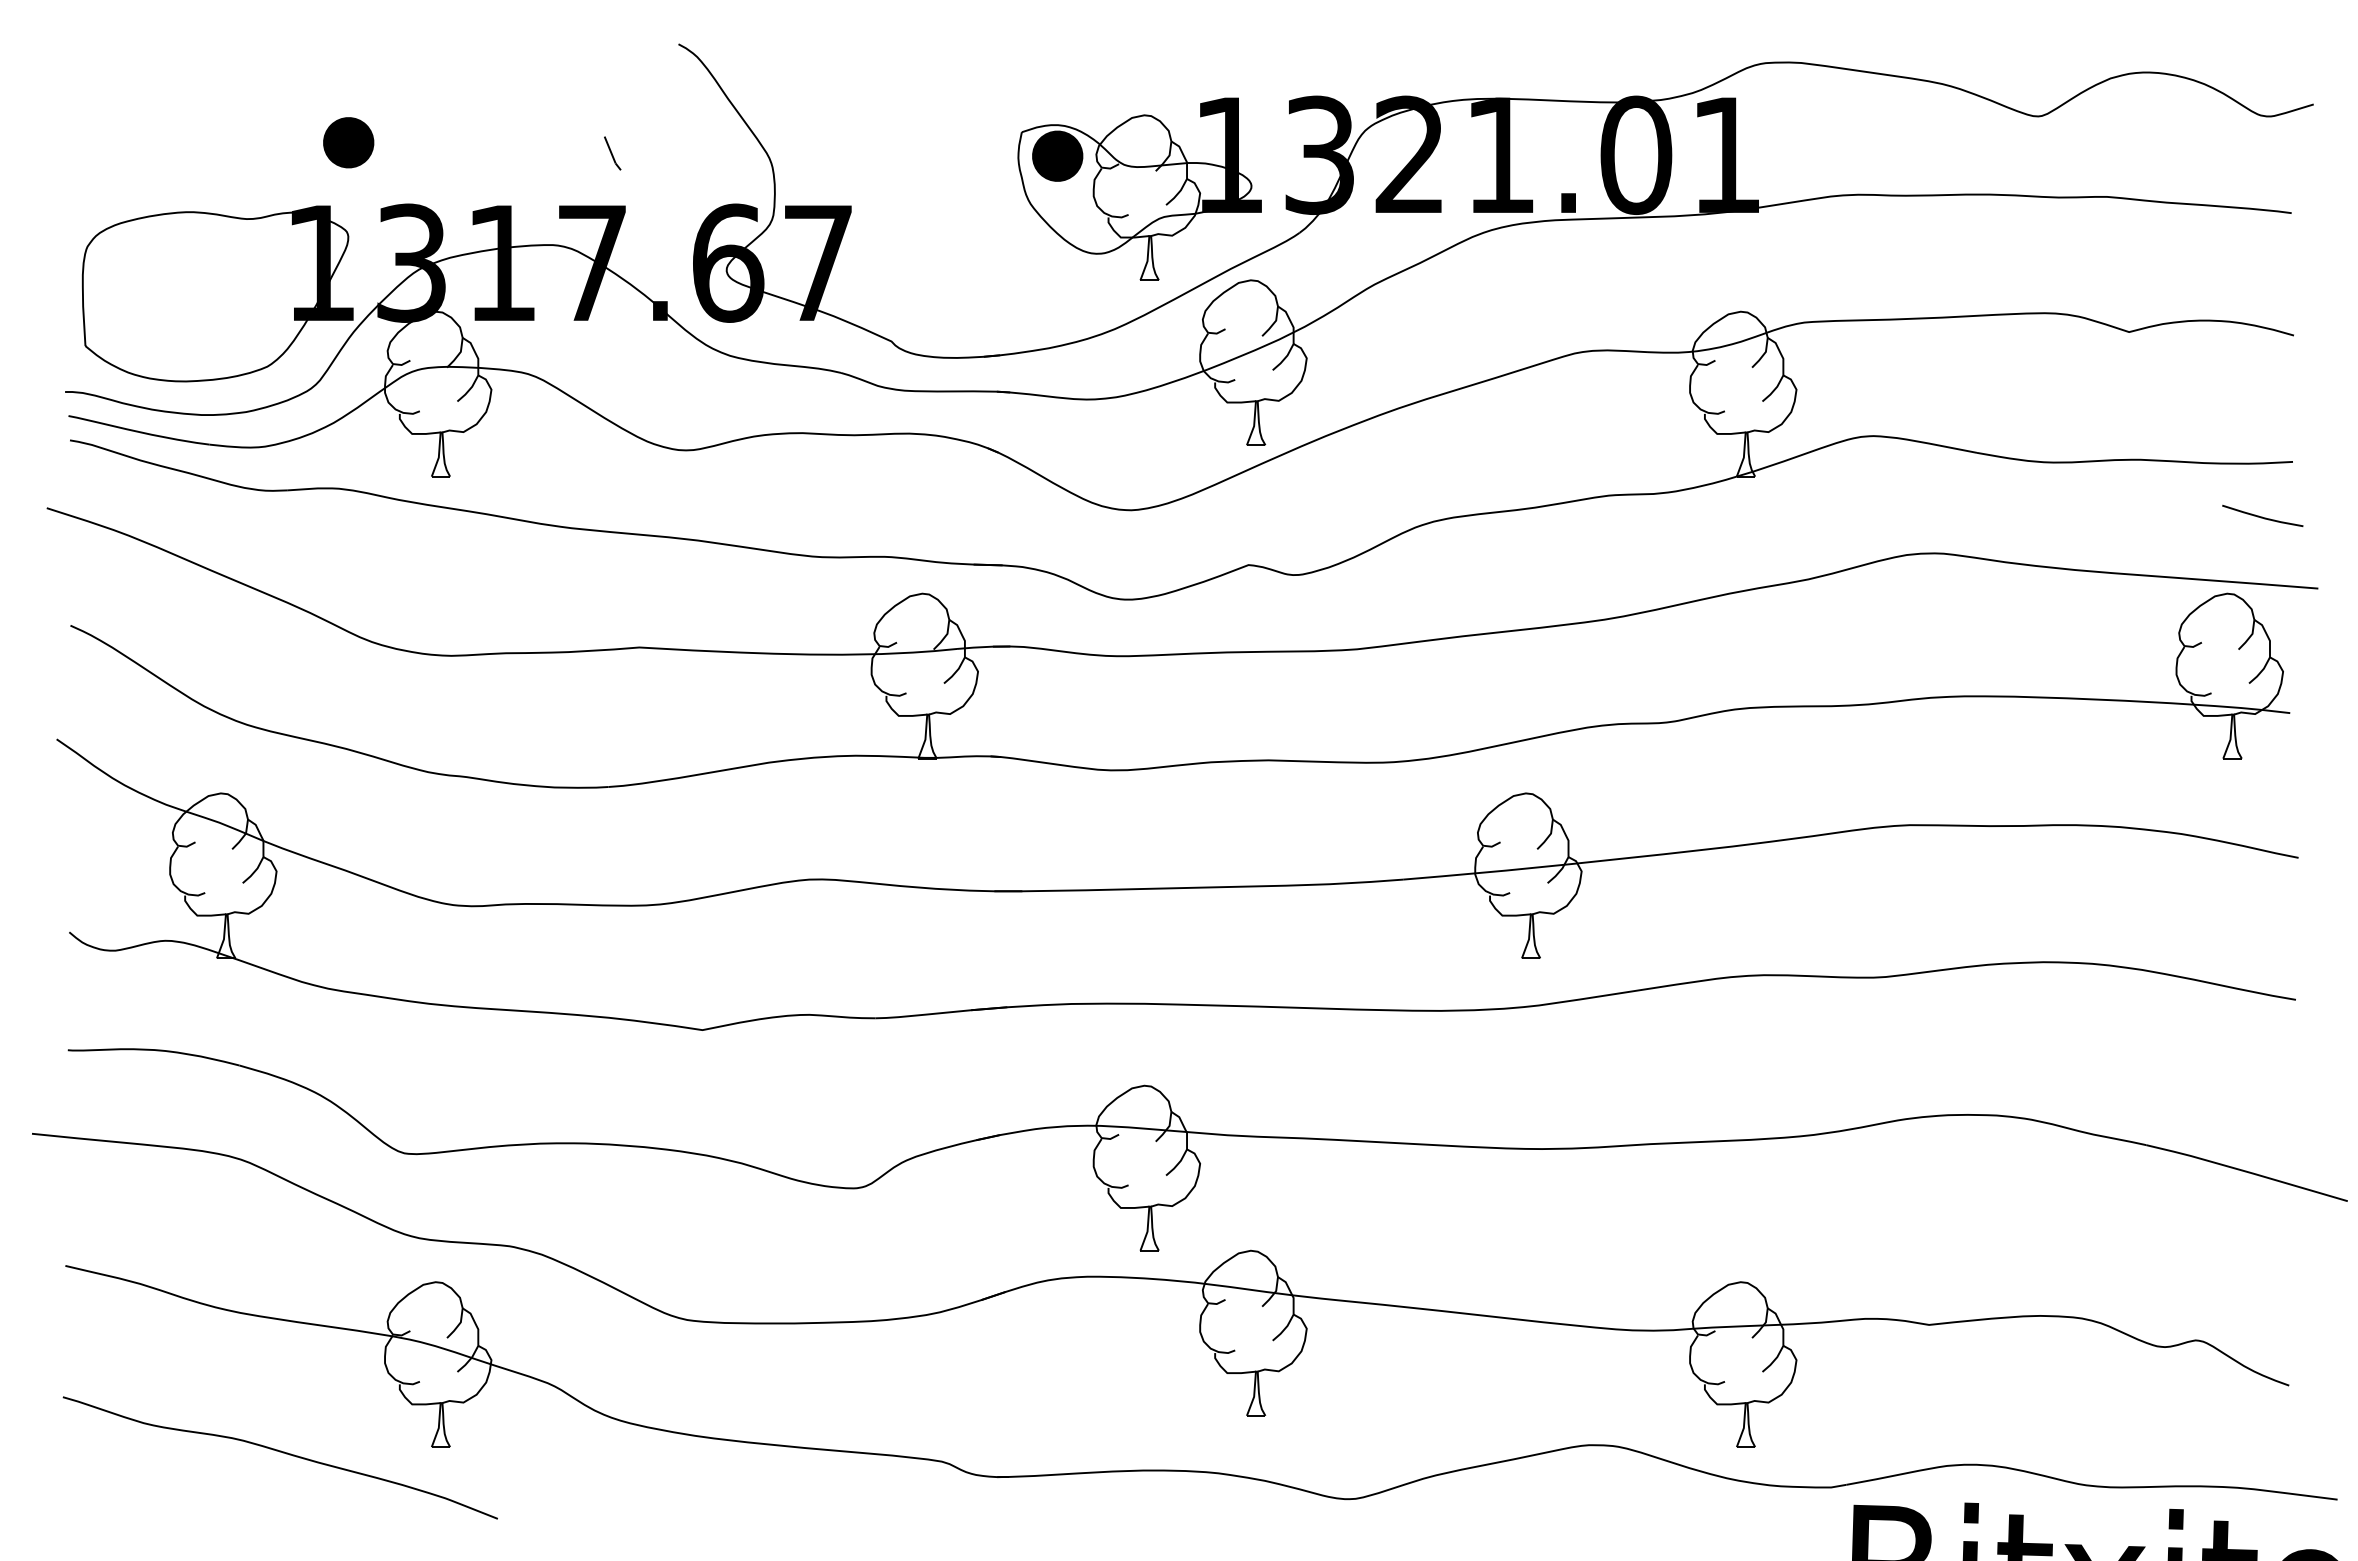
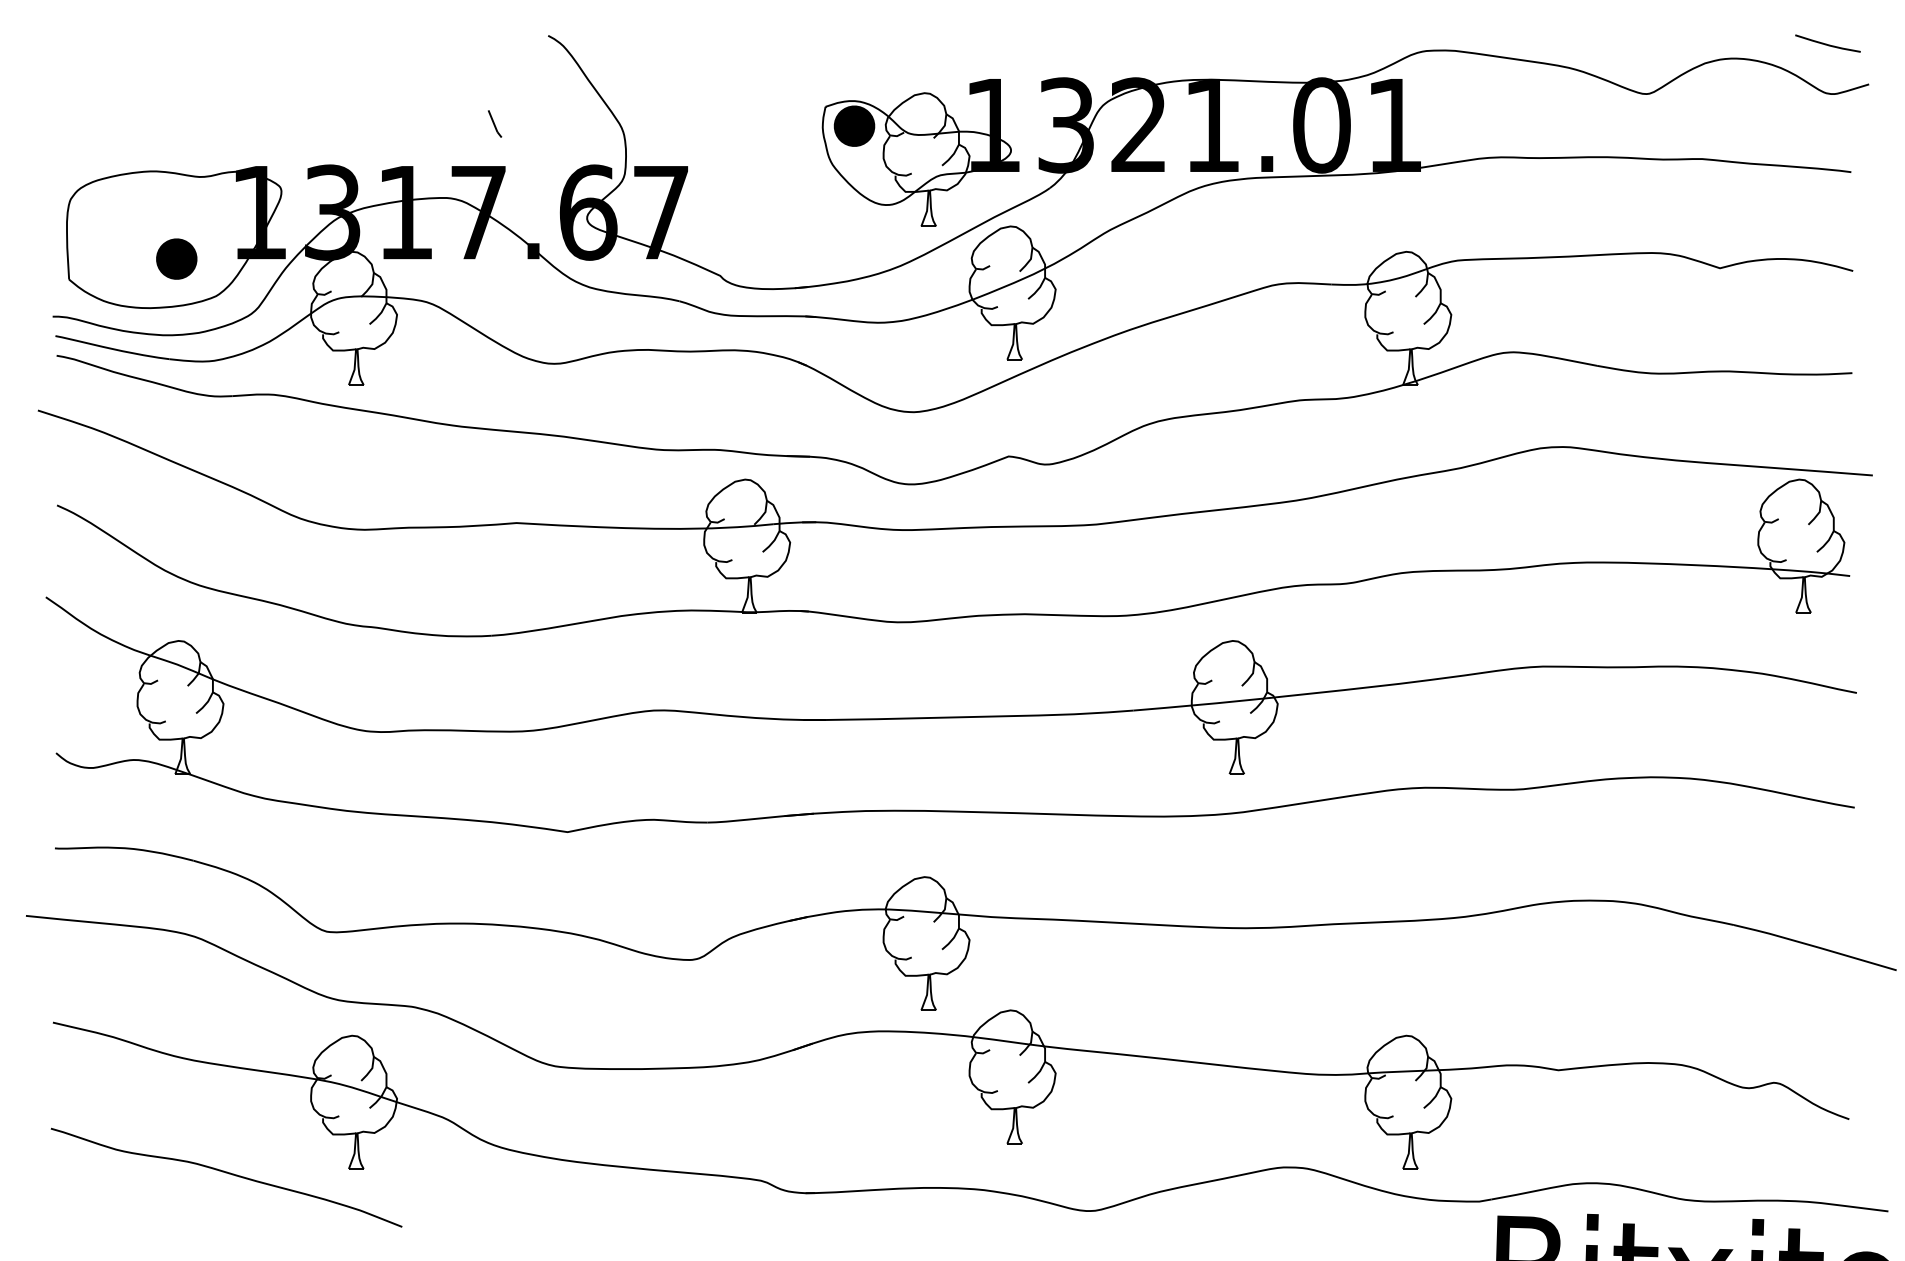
part: (348, 142) -> (176, 258), moved
line: (2262, 516) -> (1827, 44), moved

